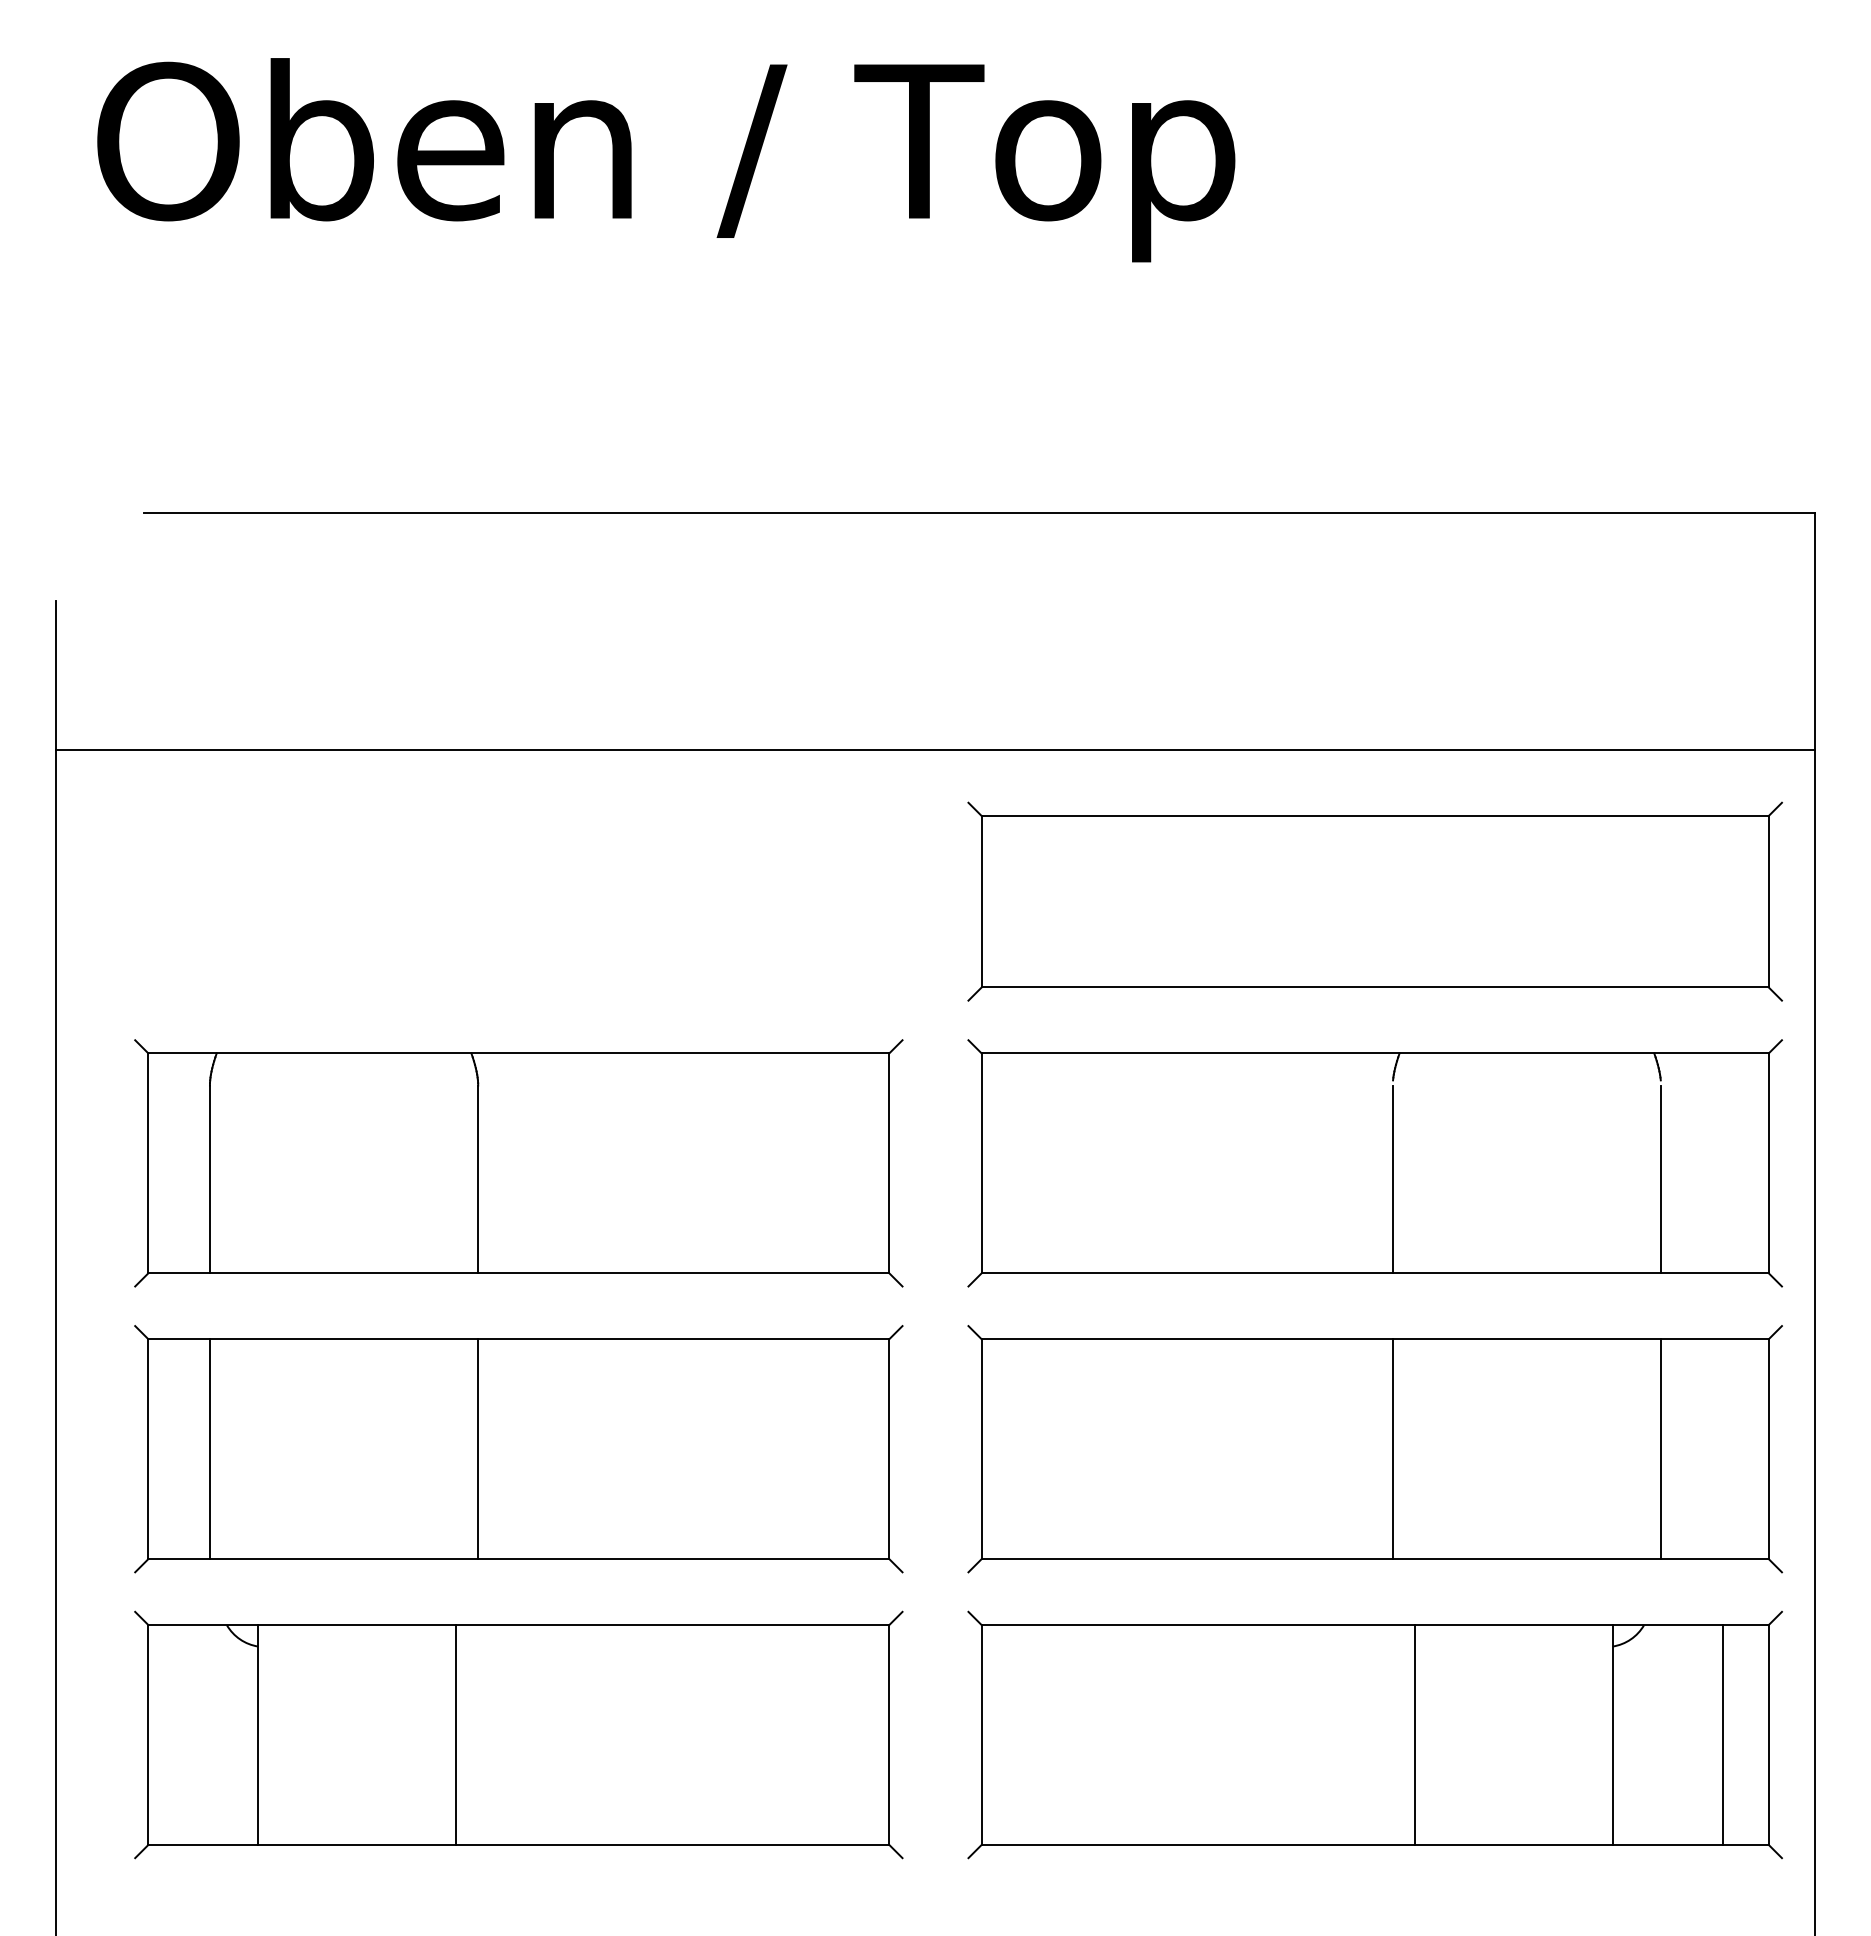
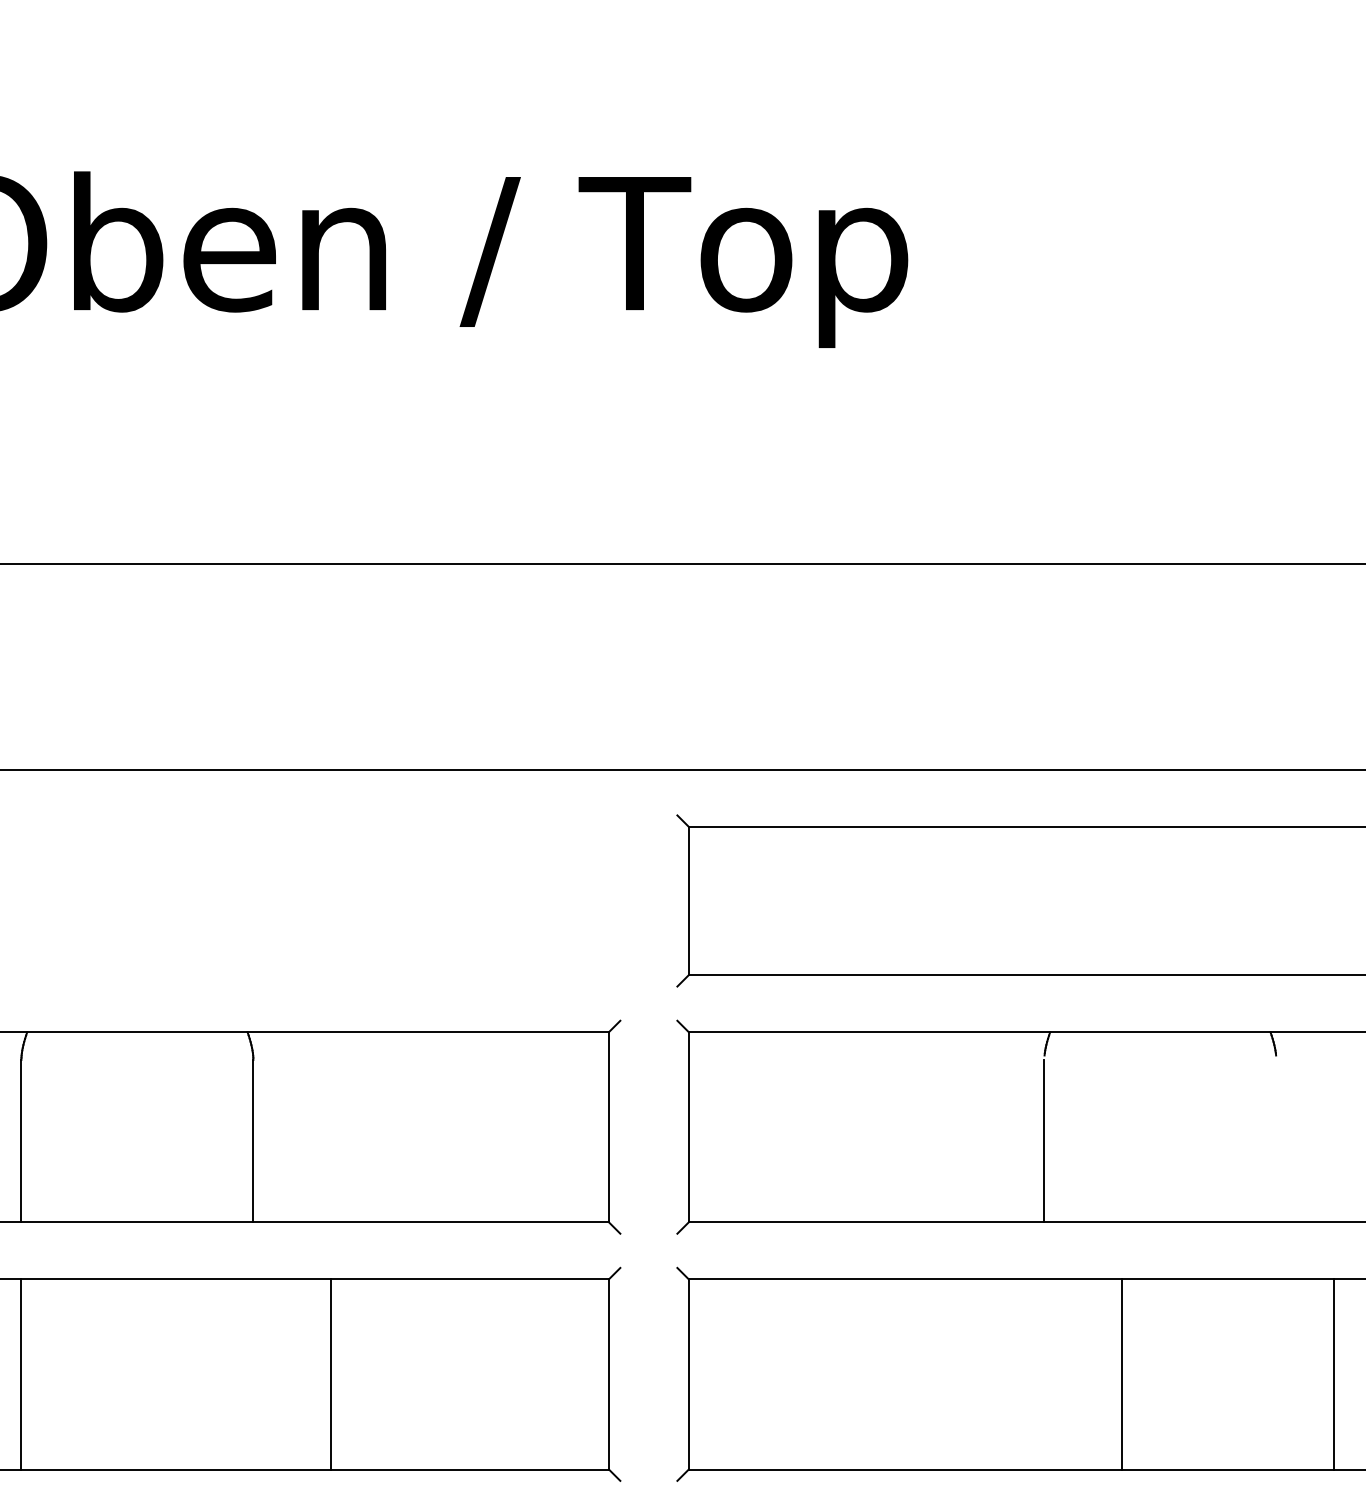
line: (1661, 1179) -> (1276, 1141), removed
line: (478, 1449) -> (331, 1374), moved
line: (1392, 1449) -> (1121, 1374), moved
line: (1661, 1449) -> (1334, 1374), moved

